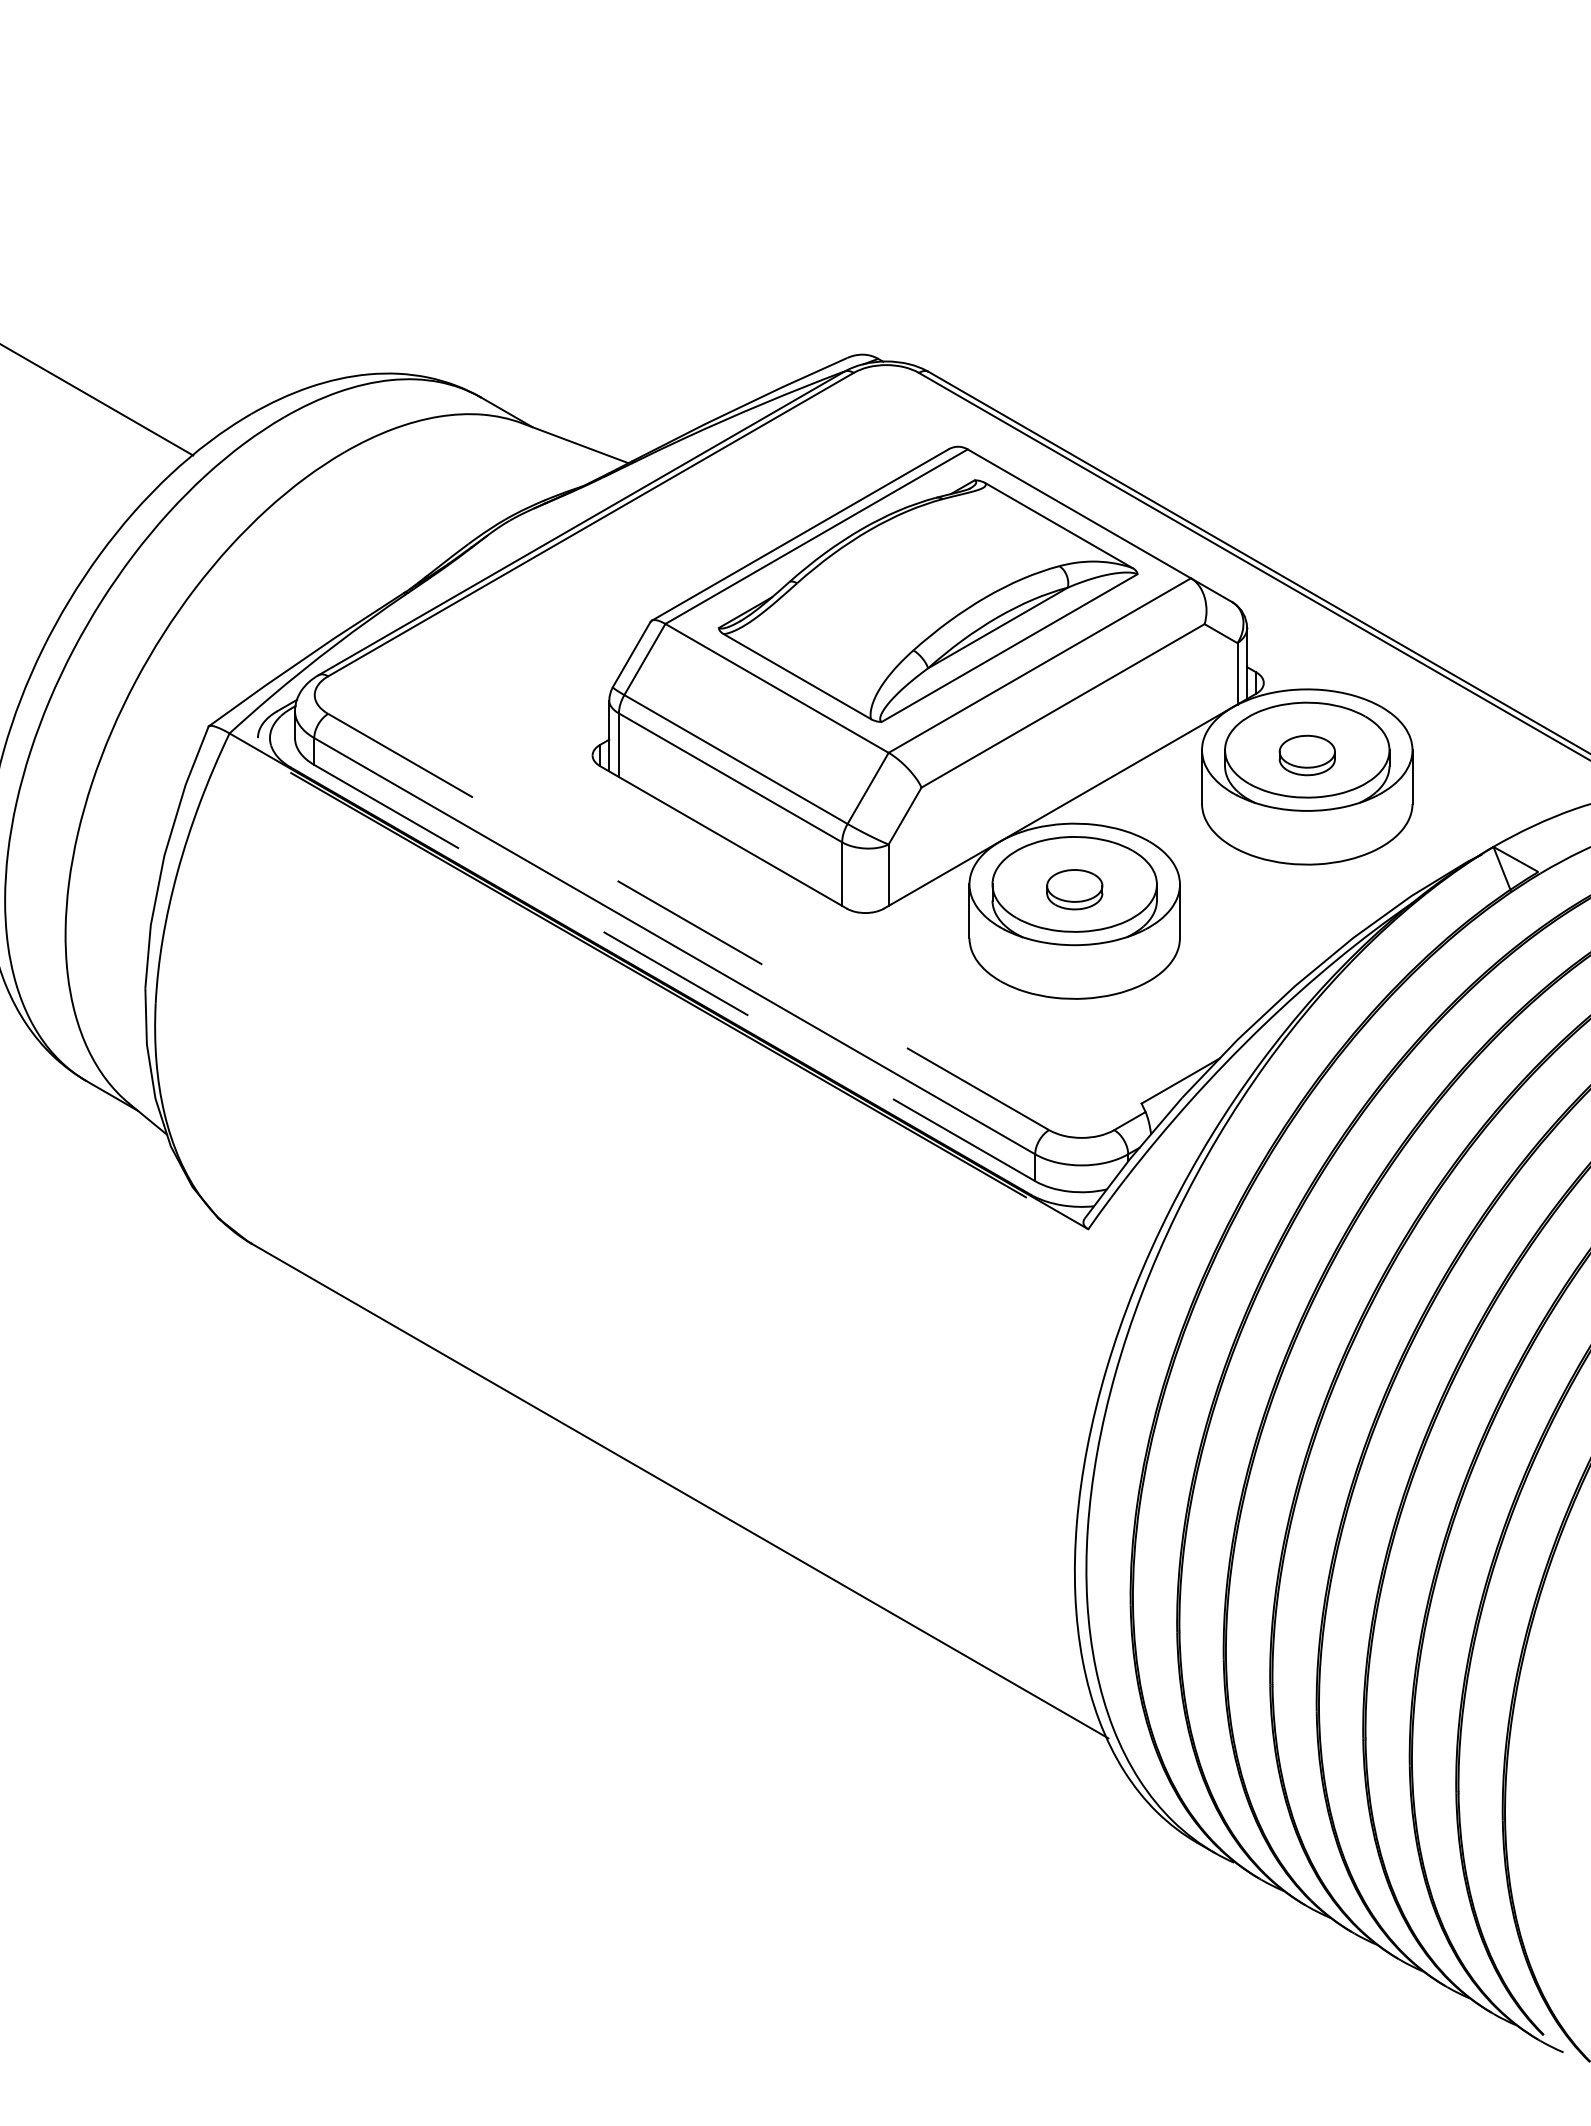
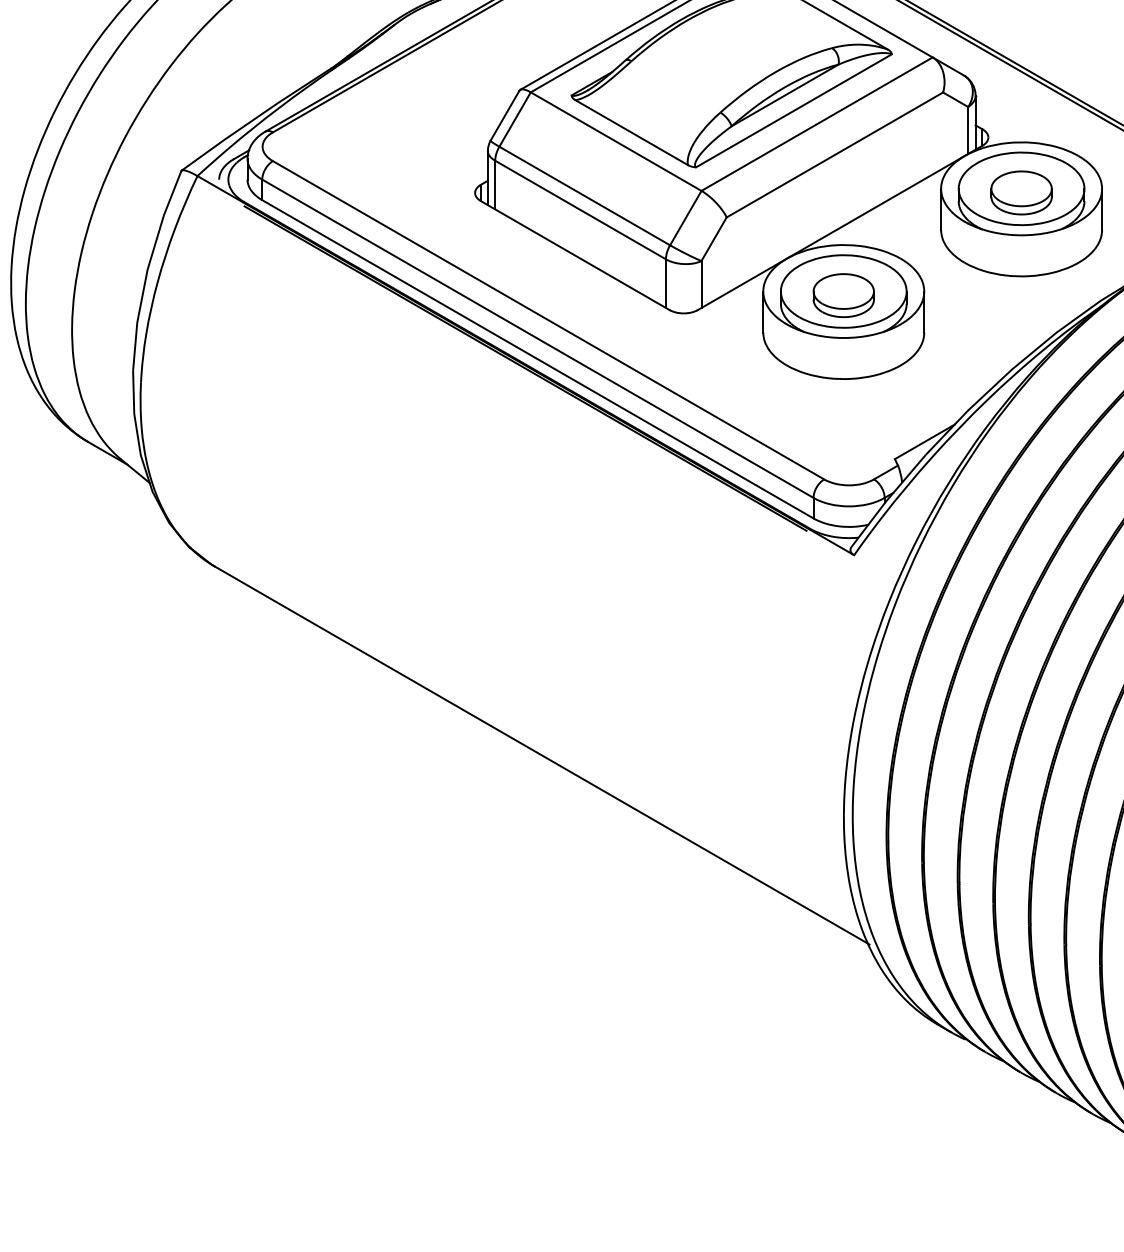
part: (1307, 755) -> (1021, 192), size x1.43
part: (1074, 889) -> (843, 295), size x1.43
line: (689, 922) -> (549, 320), dashed -> solid
line: (675, 973) -> (538, 359), dashed -> solid

